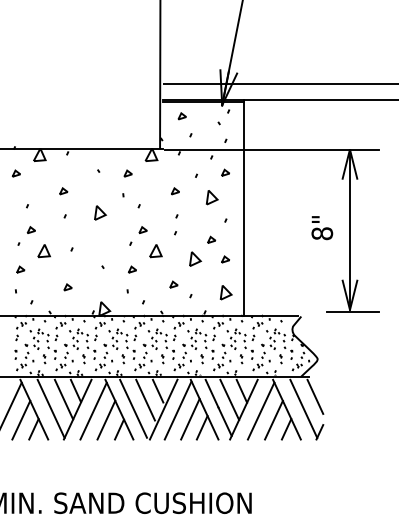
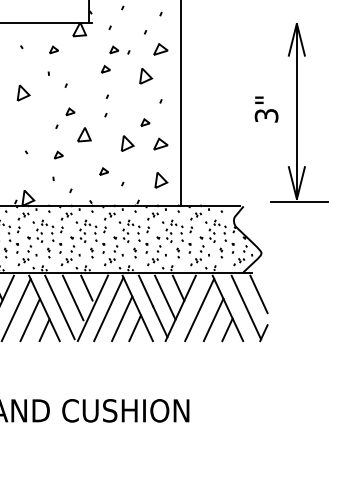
line: (271, 149) -> (210, 23), removed
part: (225, 172) -> (160, 48), size x1.6
part: (182, 173) -> (113, 49), added
text: (322, 233) -> (266, 115), 8" -> 3"
part: (225, 259) -> (160, 143), size x1.6

